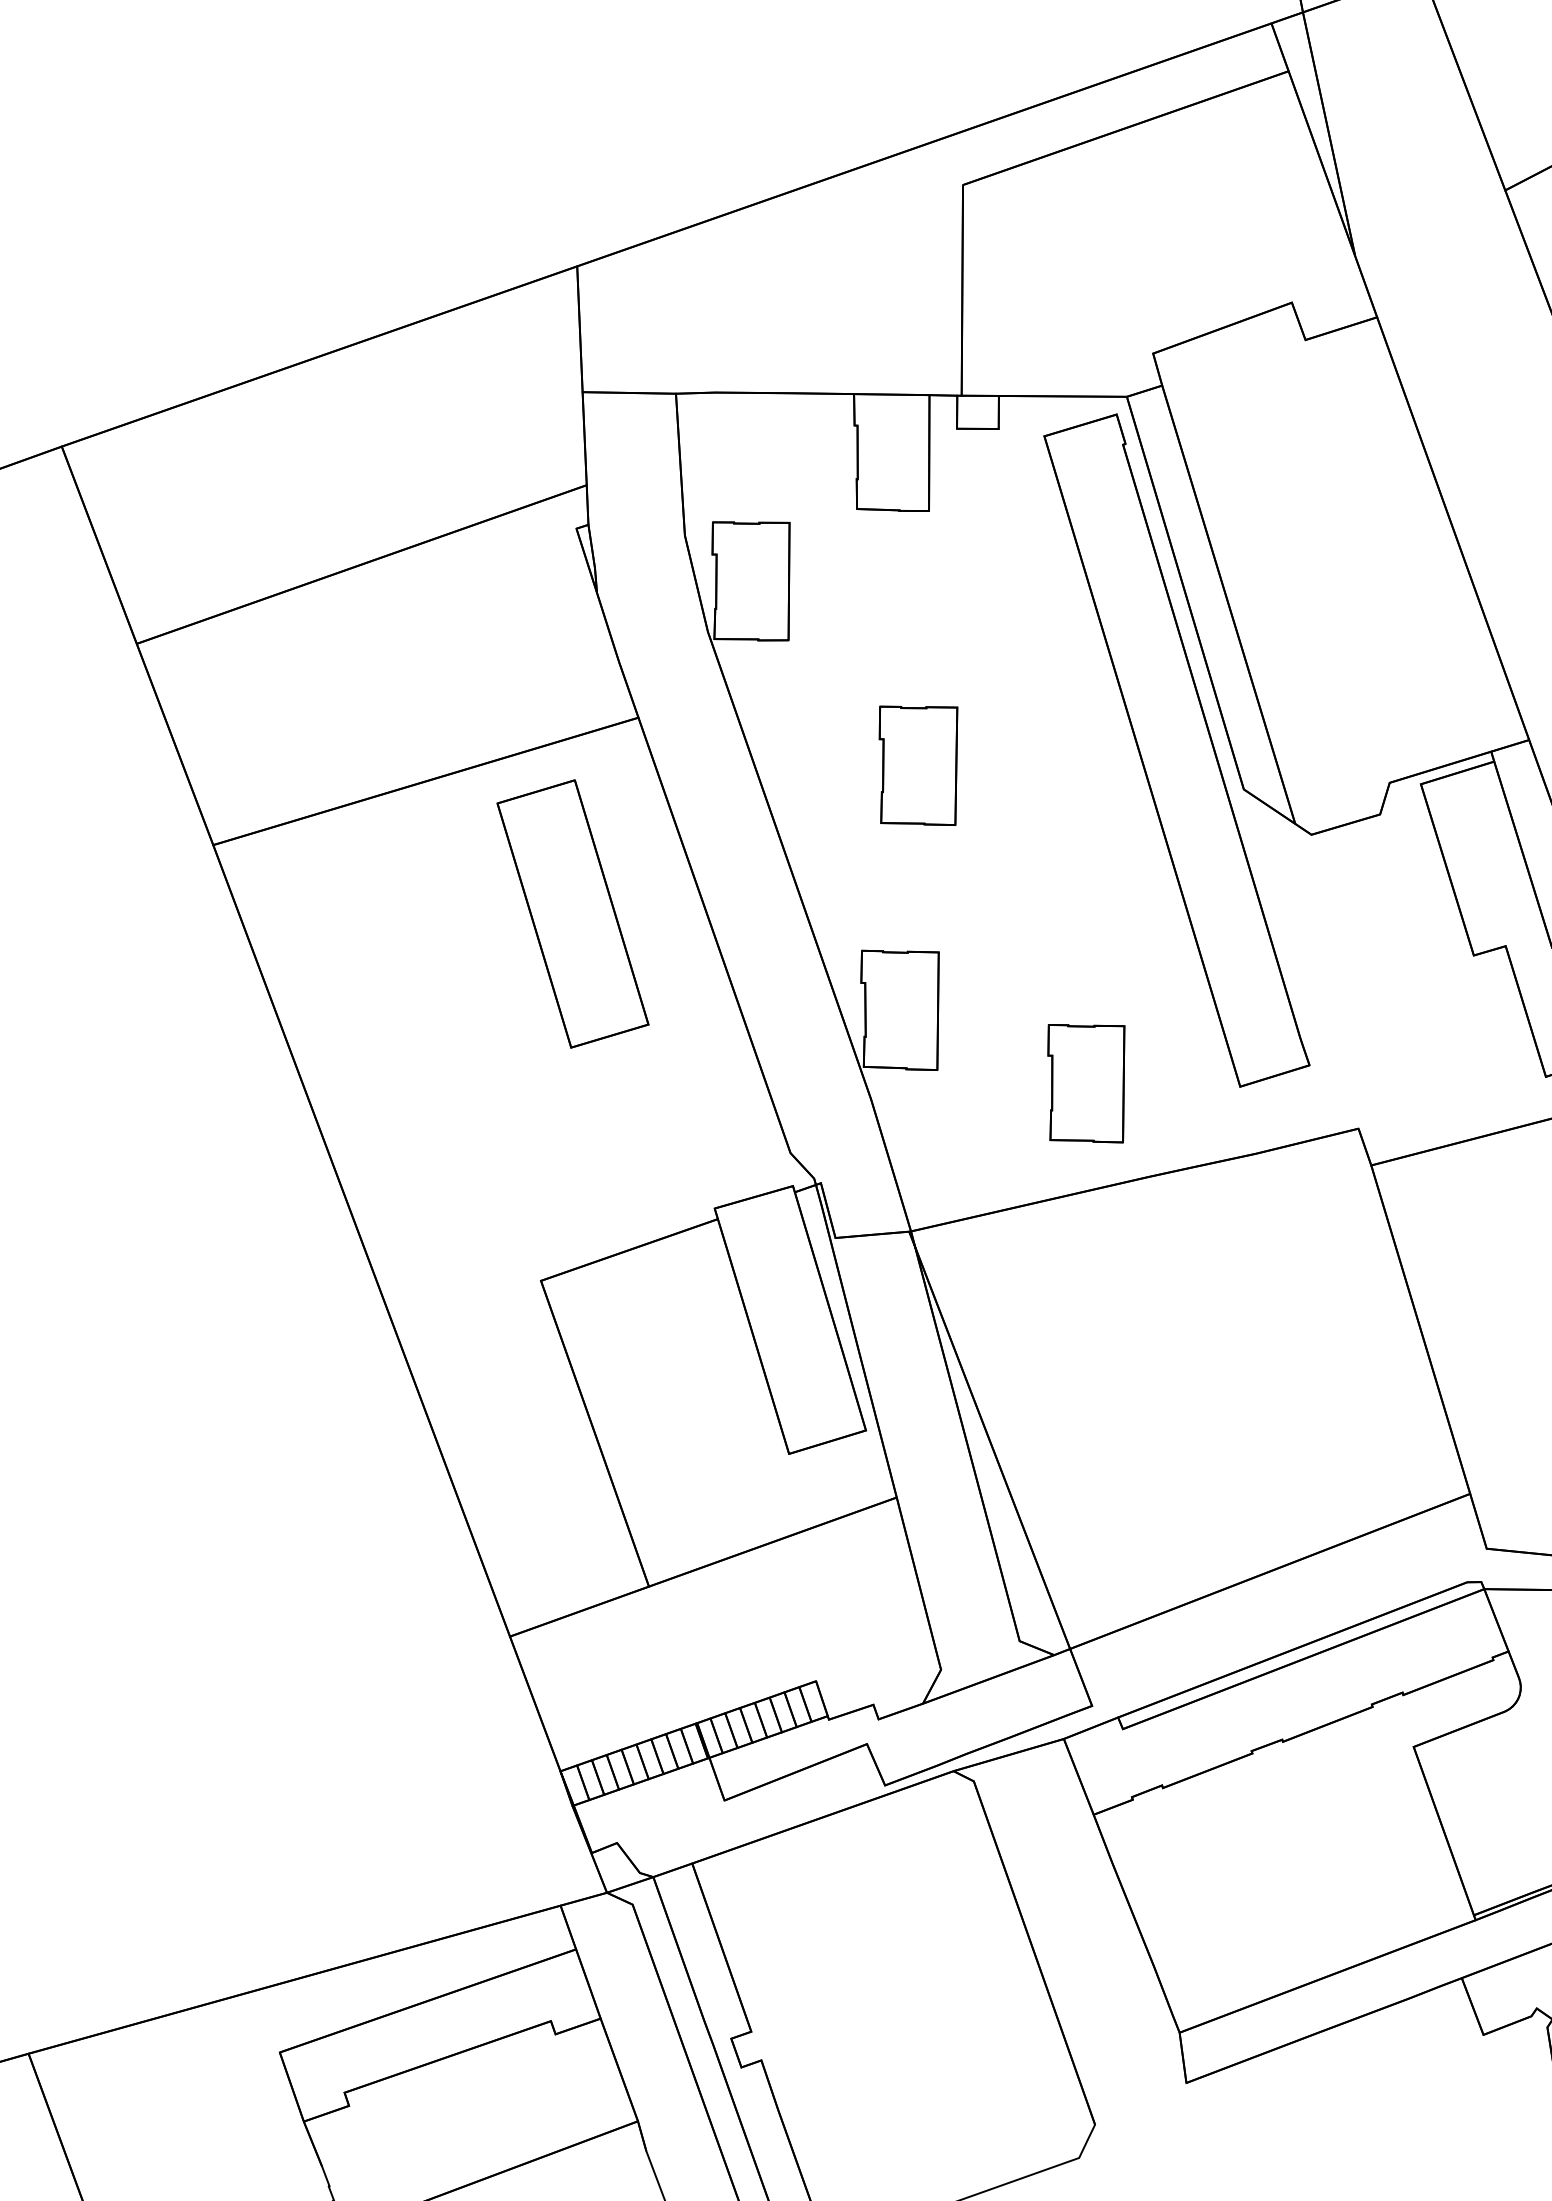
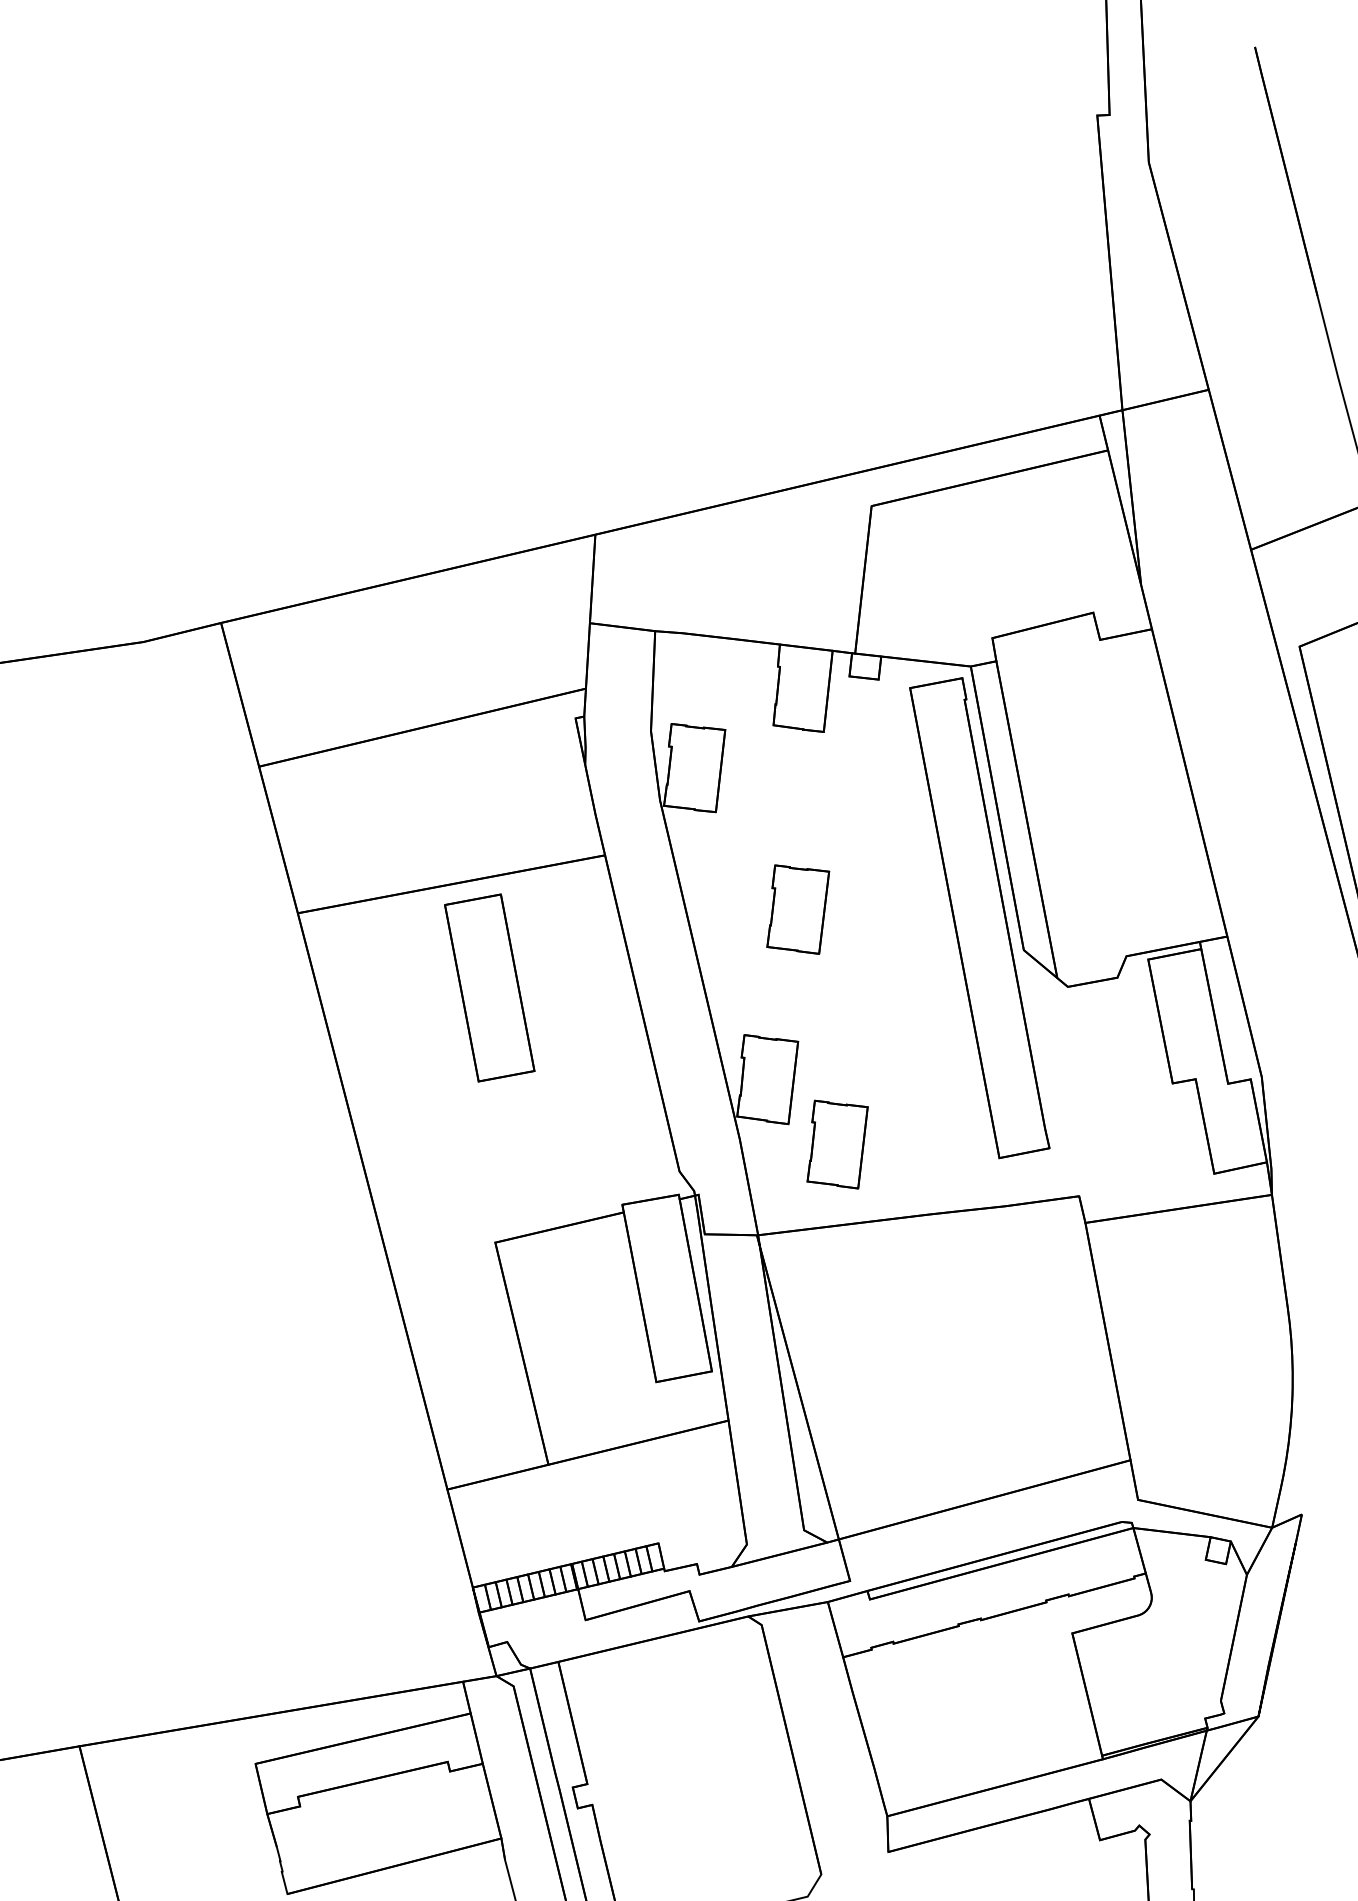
part: (572, 913) -> (489, 987), moved
part: (1087, 1083) -> (837, 1144), moved

